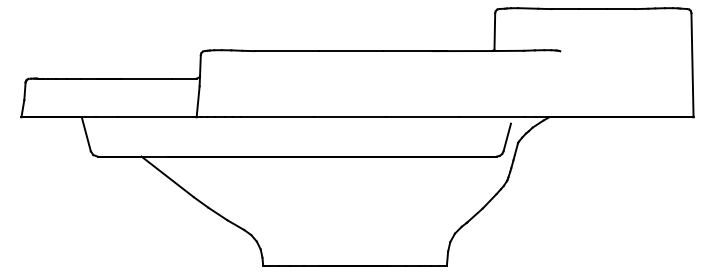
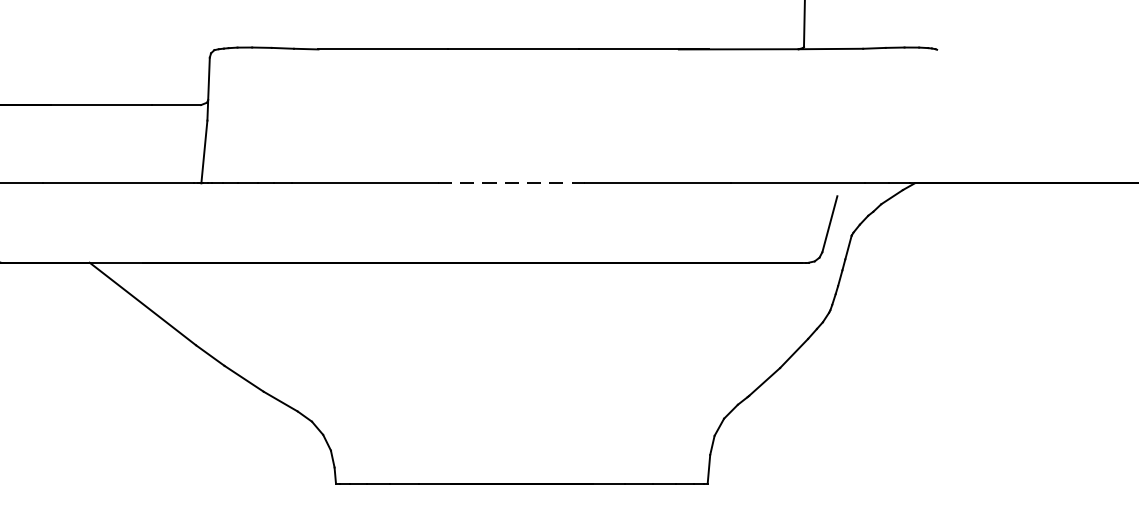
line: (350, 117) -> (512, 183), solid -> dashed

